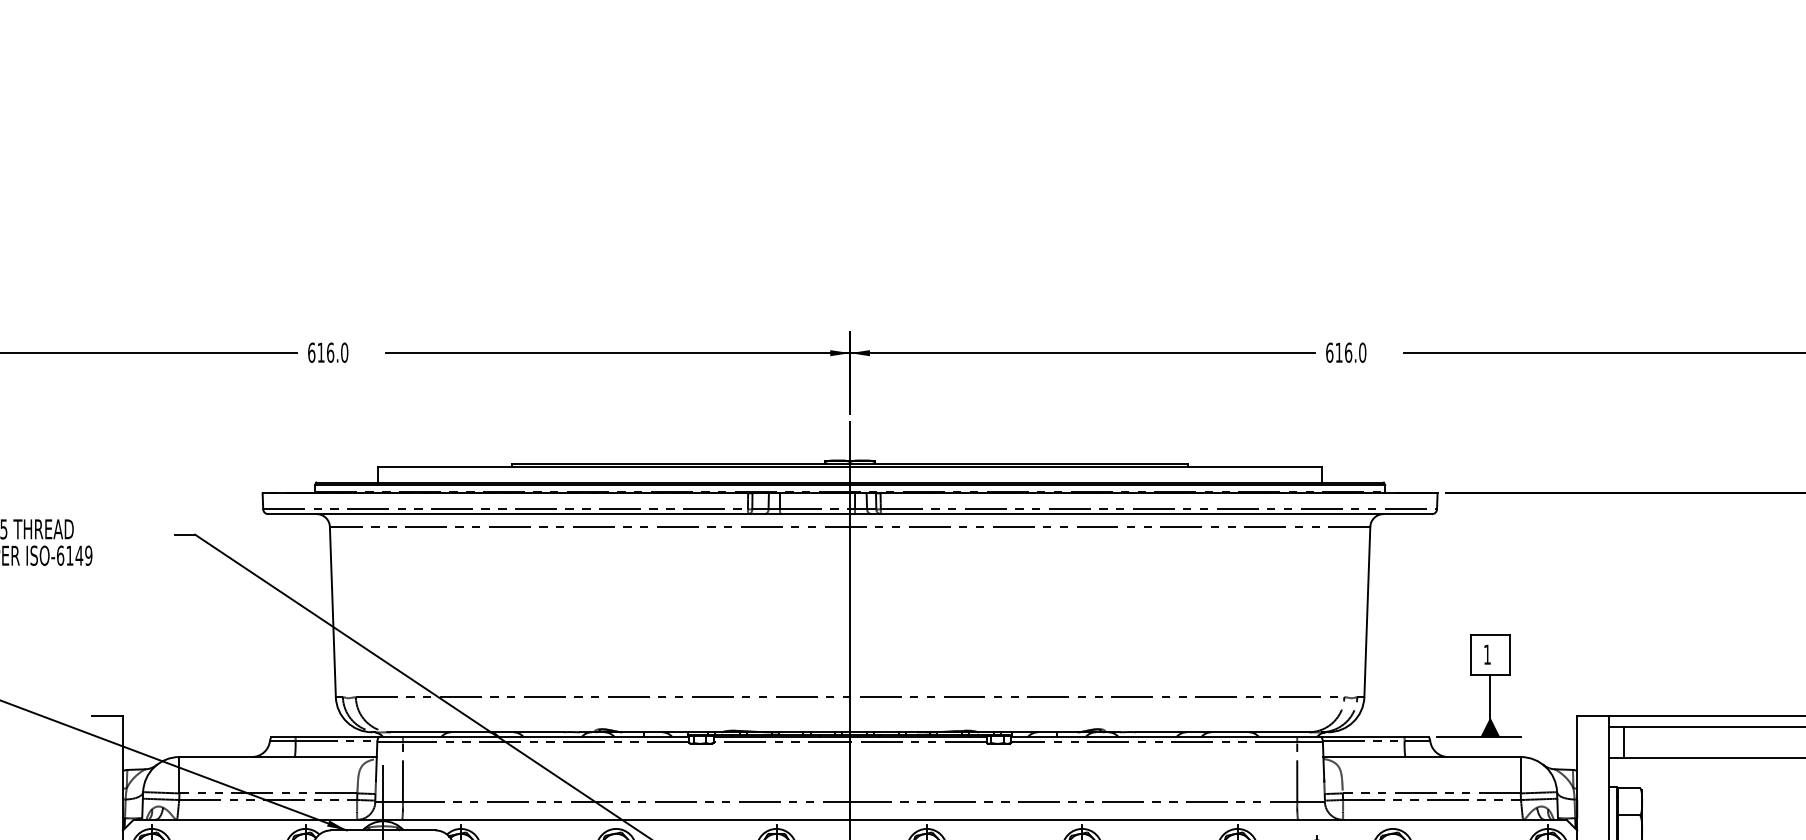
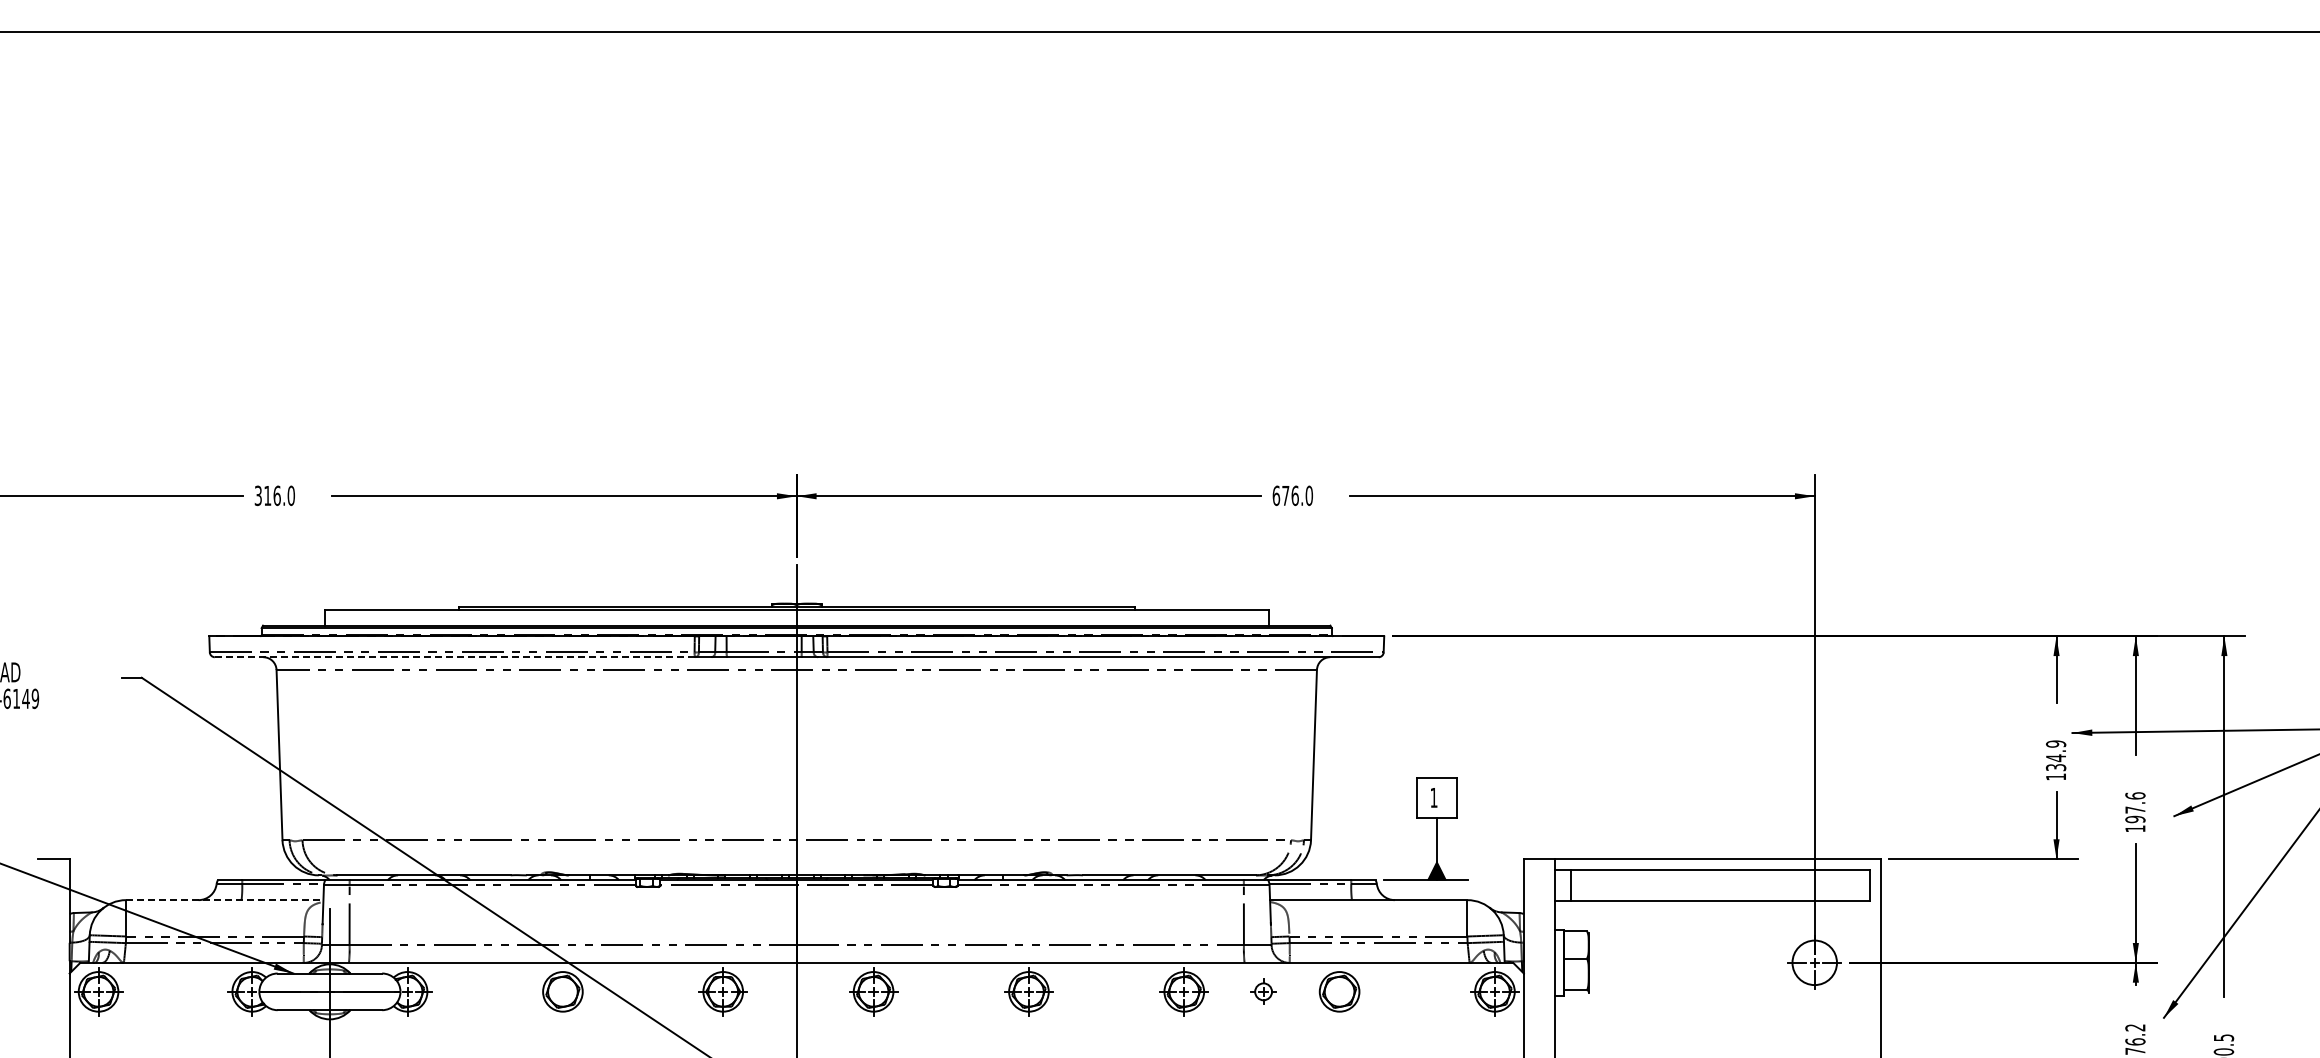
text: (311, 352) -> (258, 495), 616.0 -> 316.0
text: (1338, 352) -> (1285, 495), 616.0 -> 676.0
line: (507, 514) -> (454, 657), solid -> dashed
line: (277, 757) -> (224, 900), solid -> dashed

